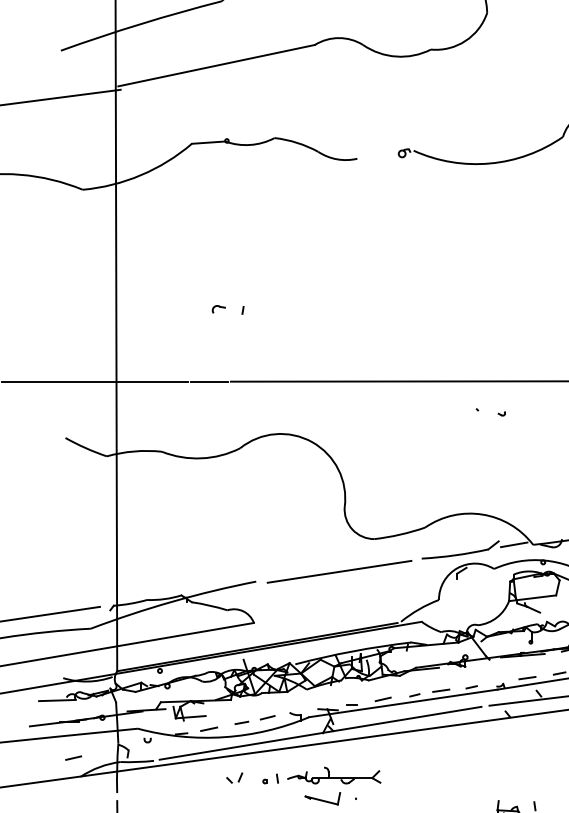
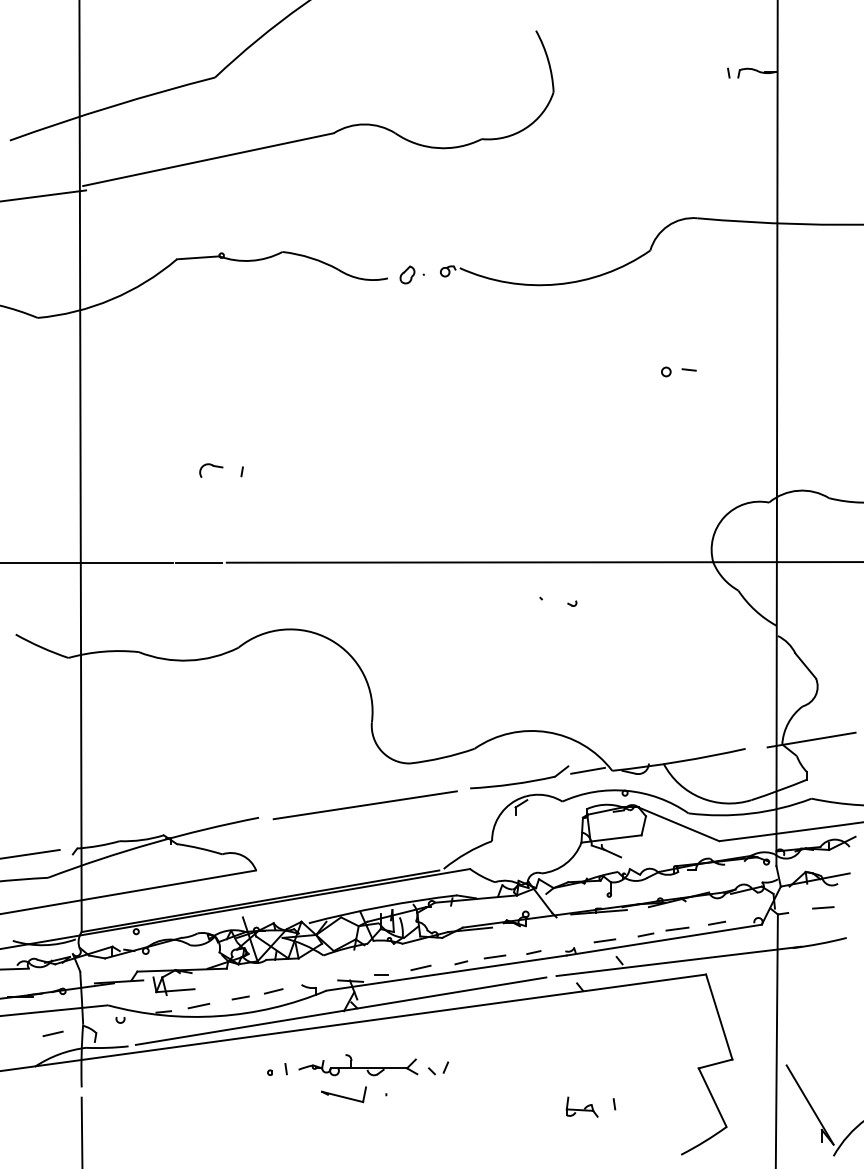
part: (375, 155) -> (411, 274), added
part: (218, 309) -> (211, 470), size x1.43
line: (73, 757) -> (52, 1033), moved
part: (234, 778) -> (438, 1068), moved

